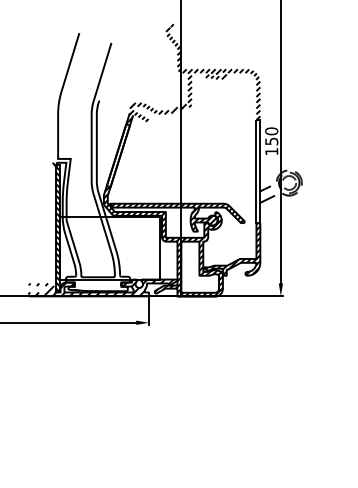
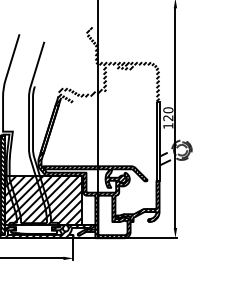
text: (271, 141) -> (168, 118), 150 -> 120
hatch: (110, 247) -> (43, 200), added

